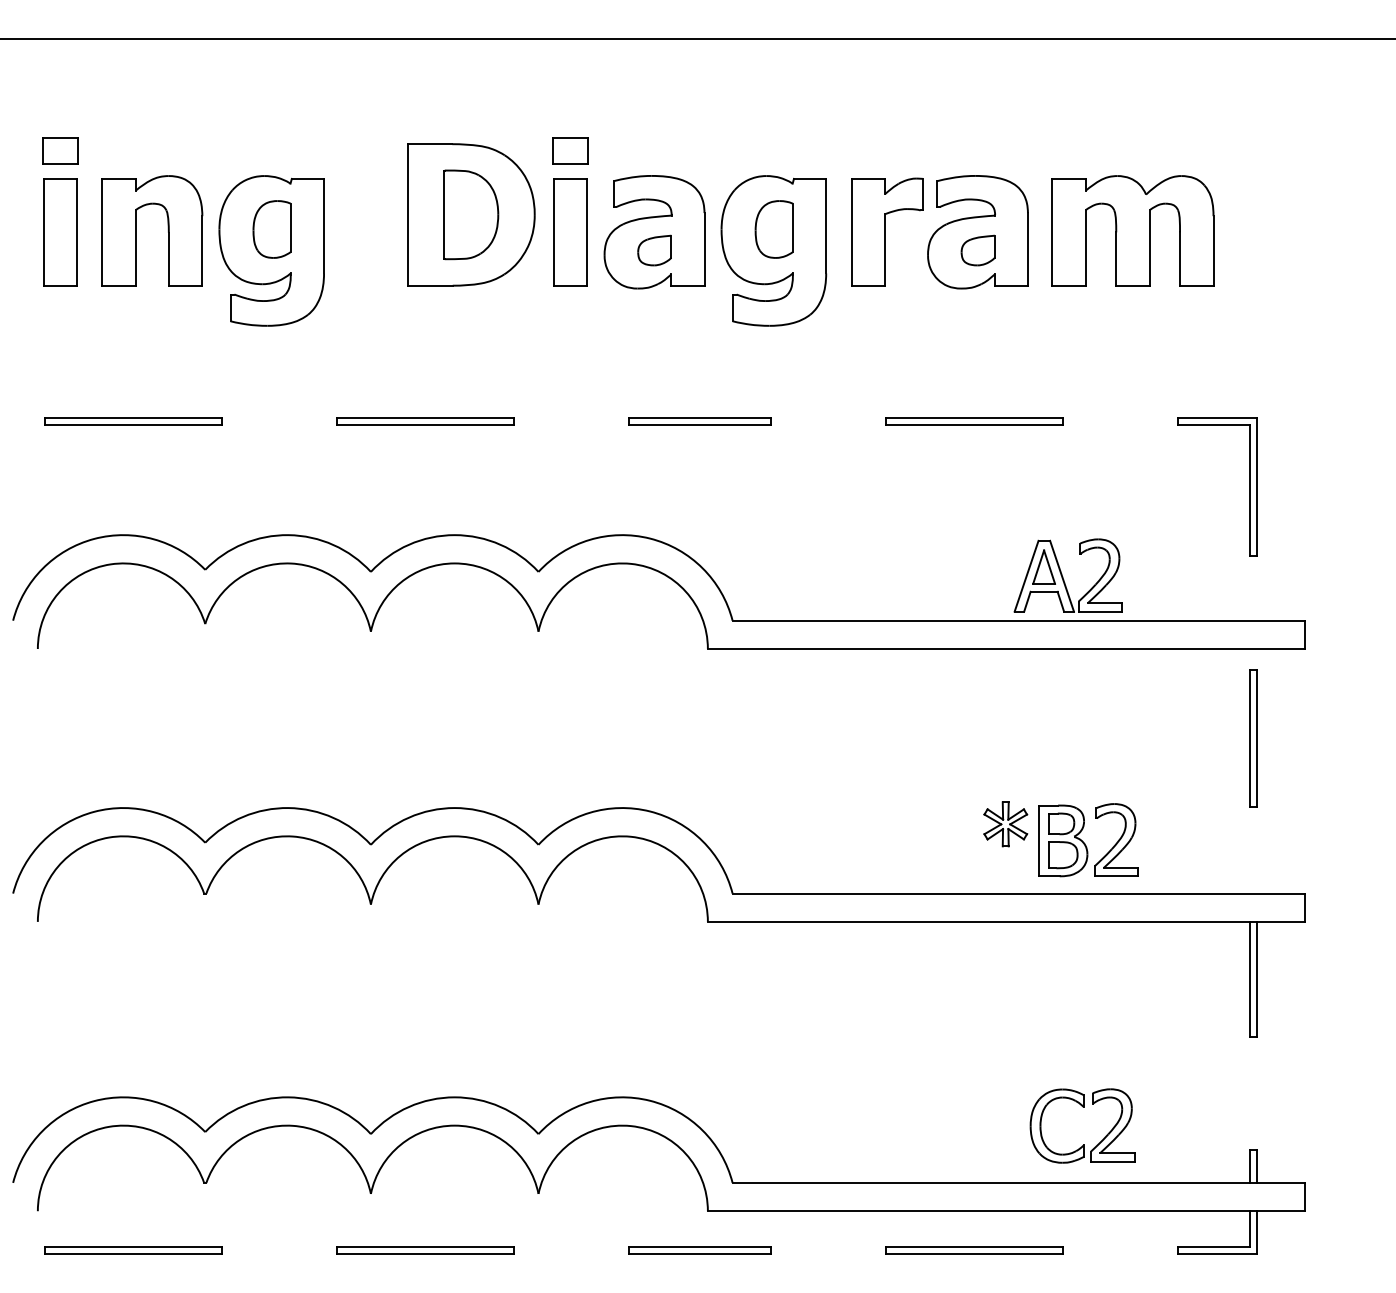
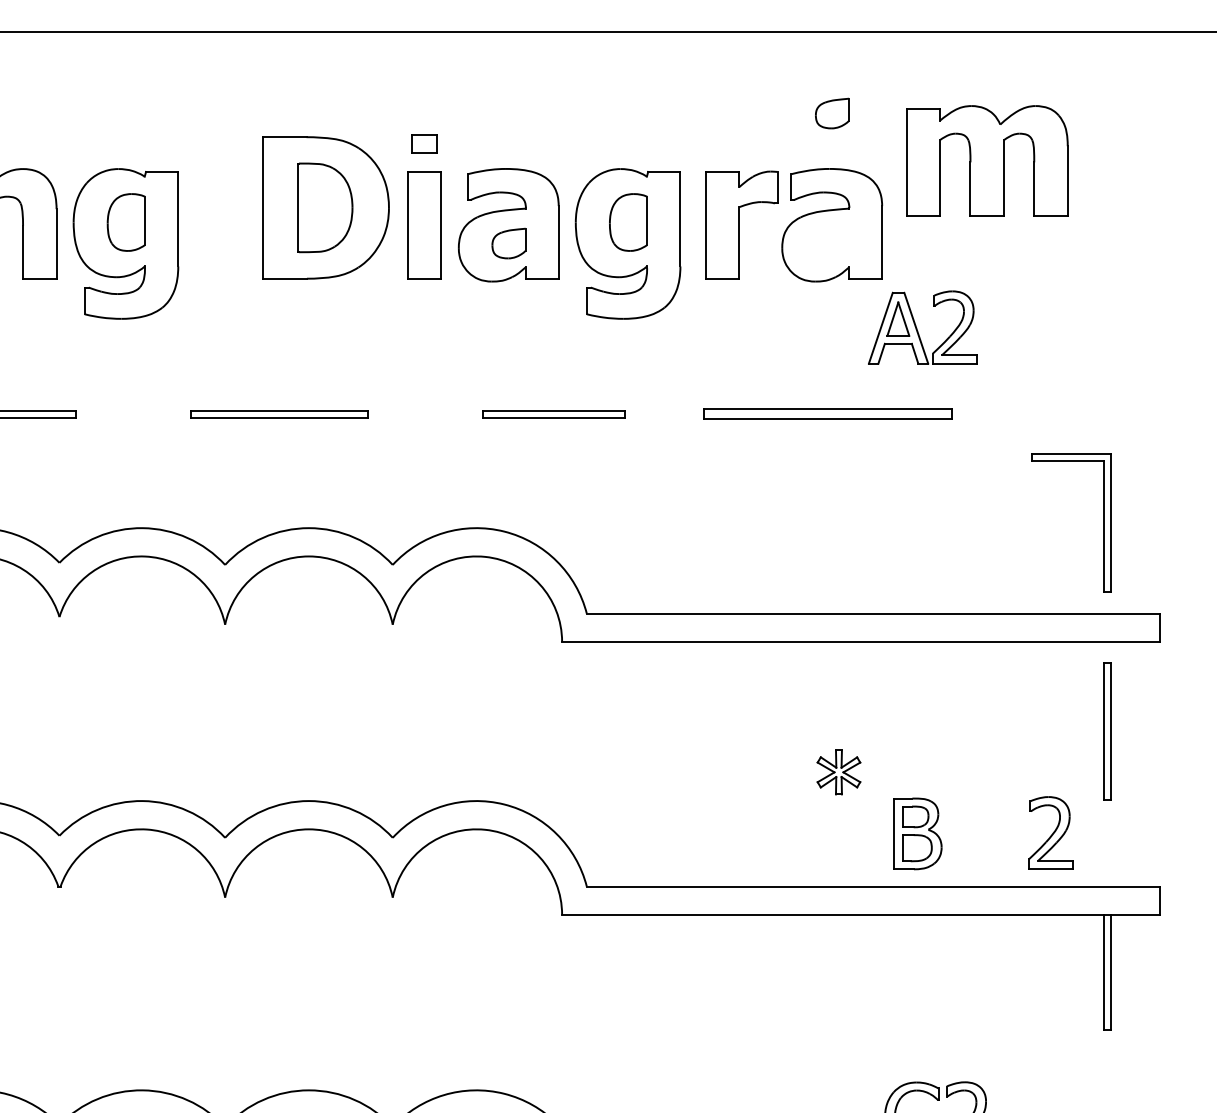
part: (570, 150) -> (424, 143), size x0.7
part: (1132, 230) -> (986, 160), moved
part: (977, 250) -> (831, 113), moved
part: (974, 421) -> (828, 414), size x1.4
part: (1249, 486) -> (1103, 522), moved
part: (1067, 575) -> (921, 327), moved
part: (1005, 824) -> (838, 772), moved
part: (1116, 839) -> (1050, 832), moved

